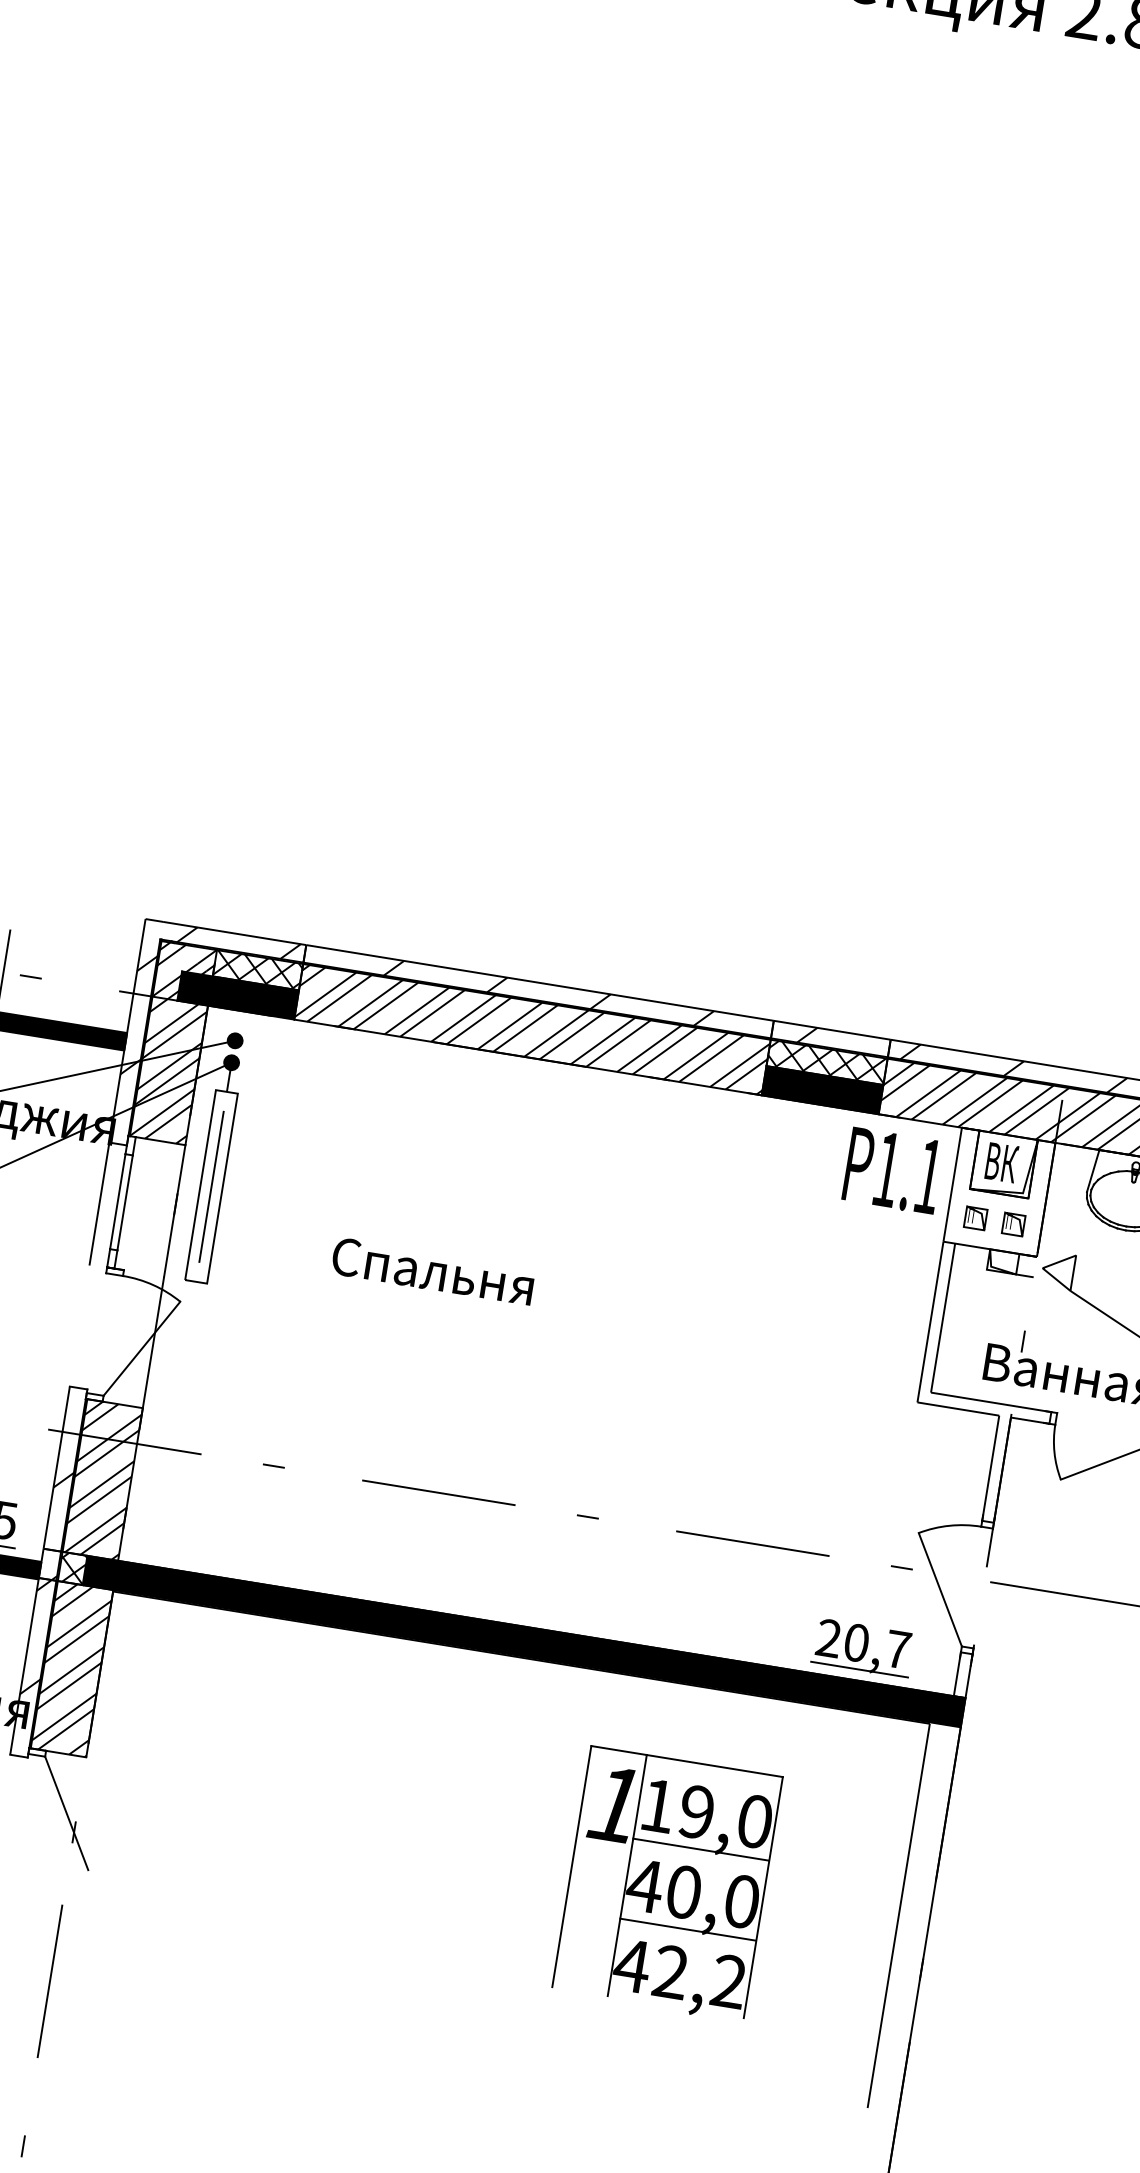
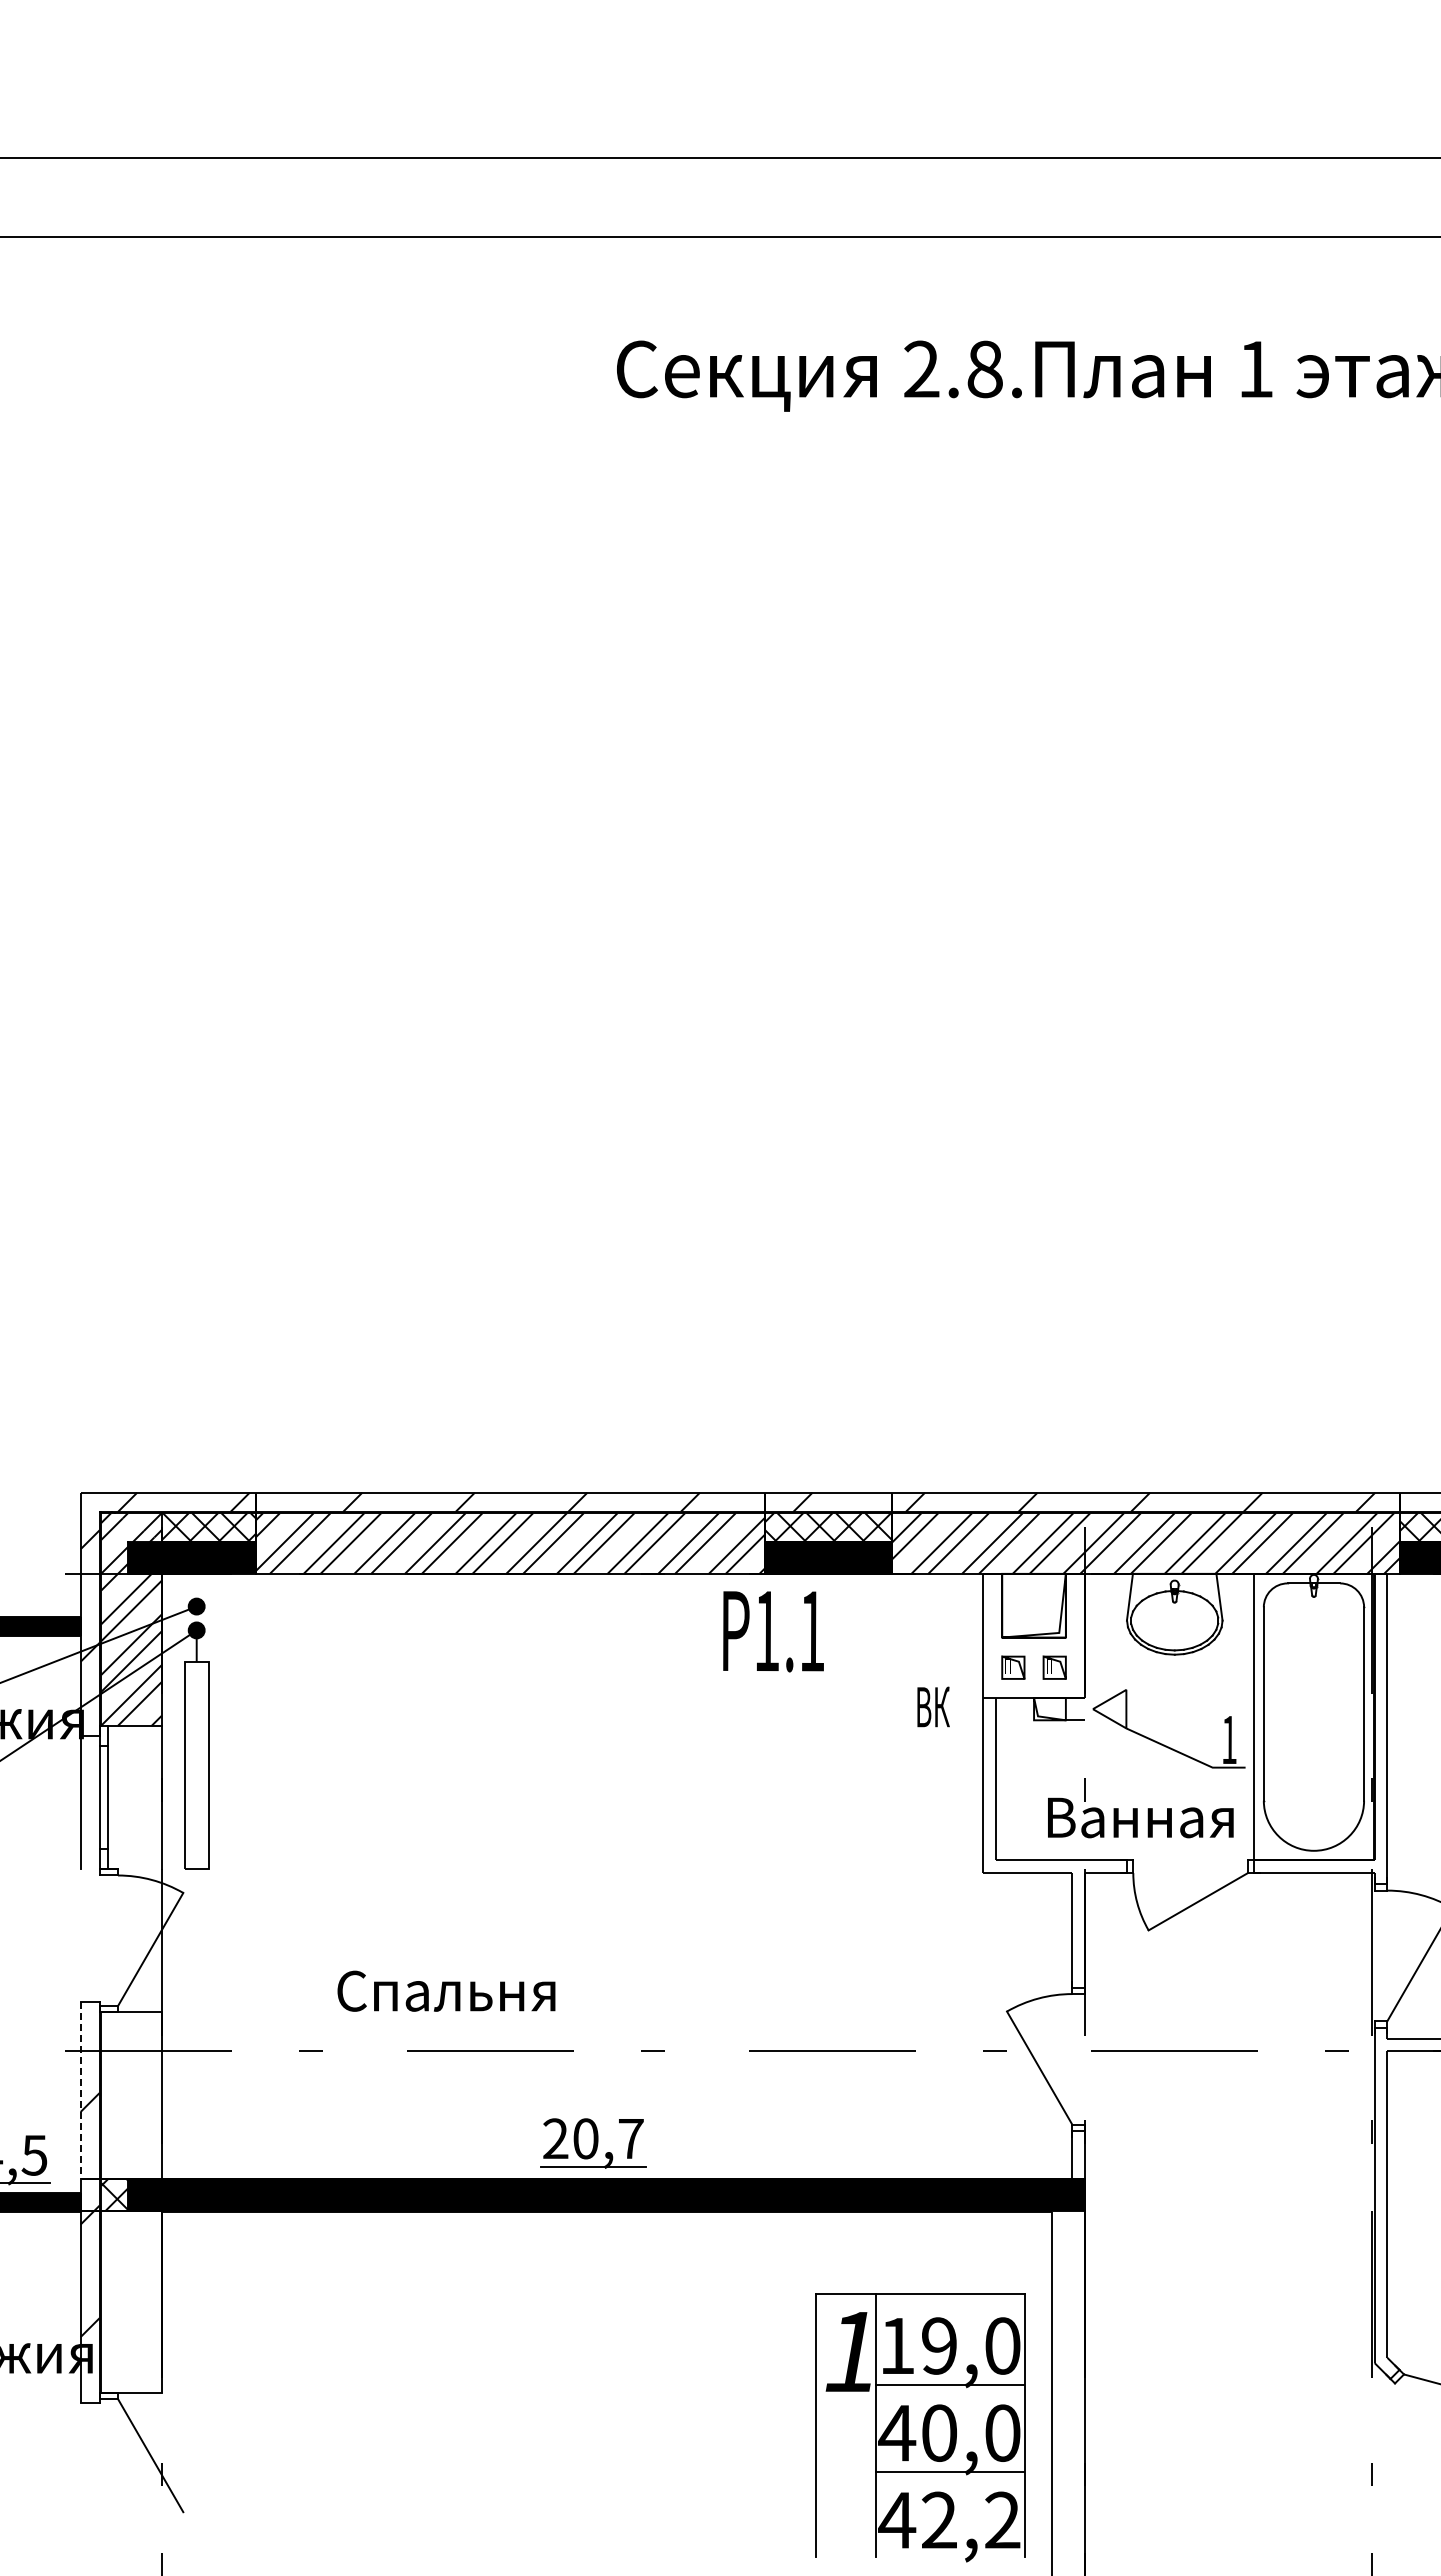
text: (1001, 1162) -> (933, 1706), moved
text: (893, 1170) -> (773, 1631), moved
line: (211, 1186) -> (196, 1765), removed
text: (433, 1270) -> (446, 1990), moved
line: (56, 1467) -> (80, 2090), solid -> dashed
hatch: (102, 1479) -> (131, 2095), removed
part: (862, 1648) -> (593, 2143), moved
hatch: (72, 1669) -> (131, 2301), removed
part: (667, 1884) -> (920, 2427), moved

